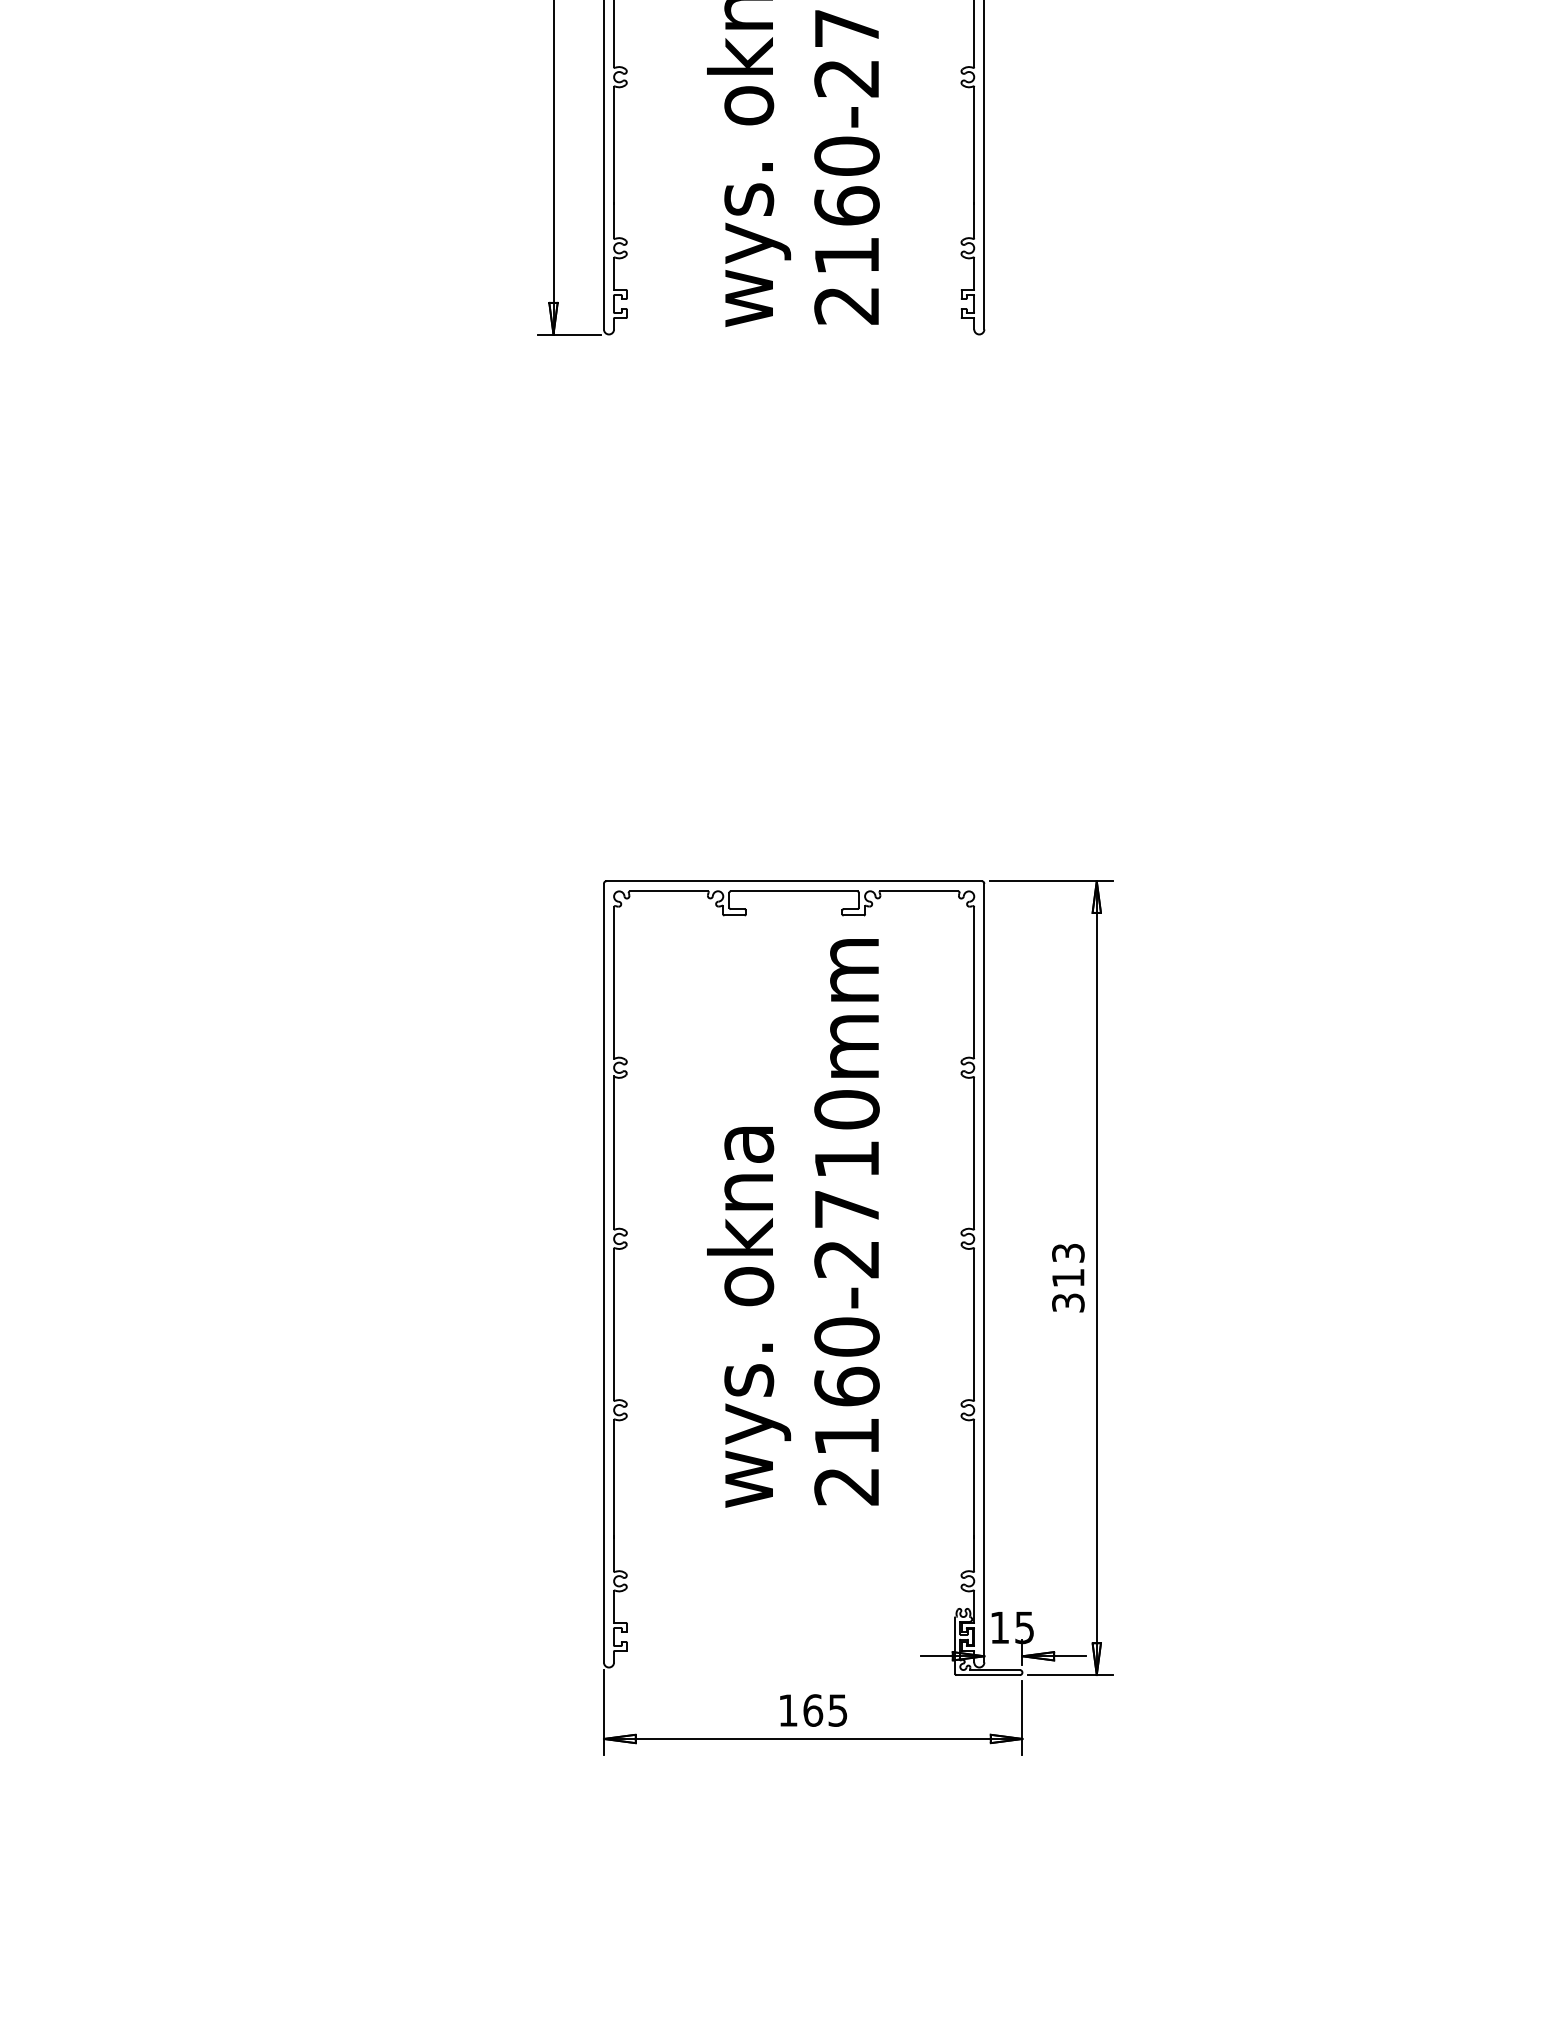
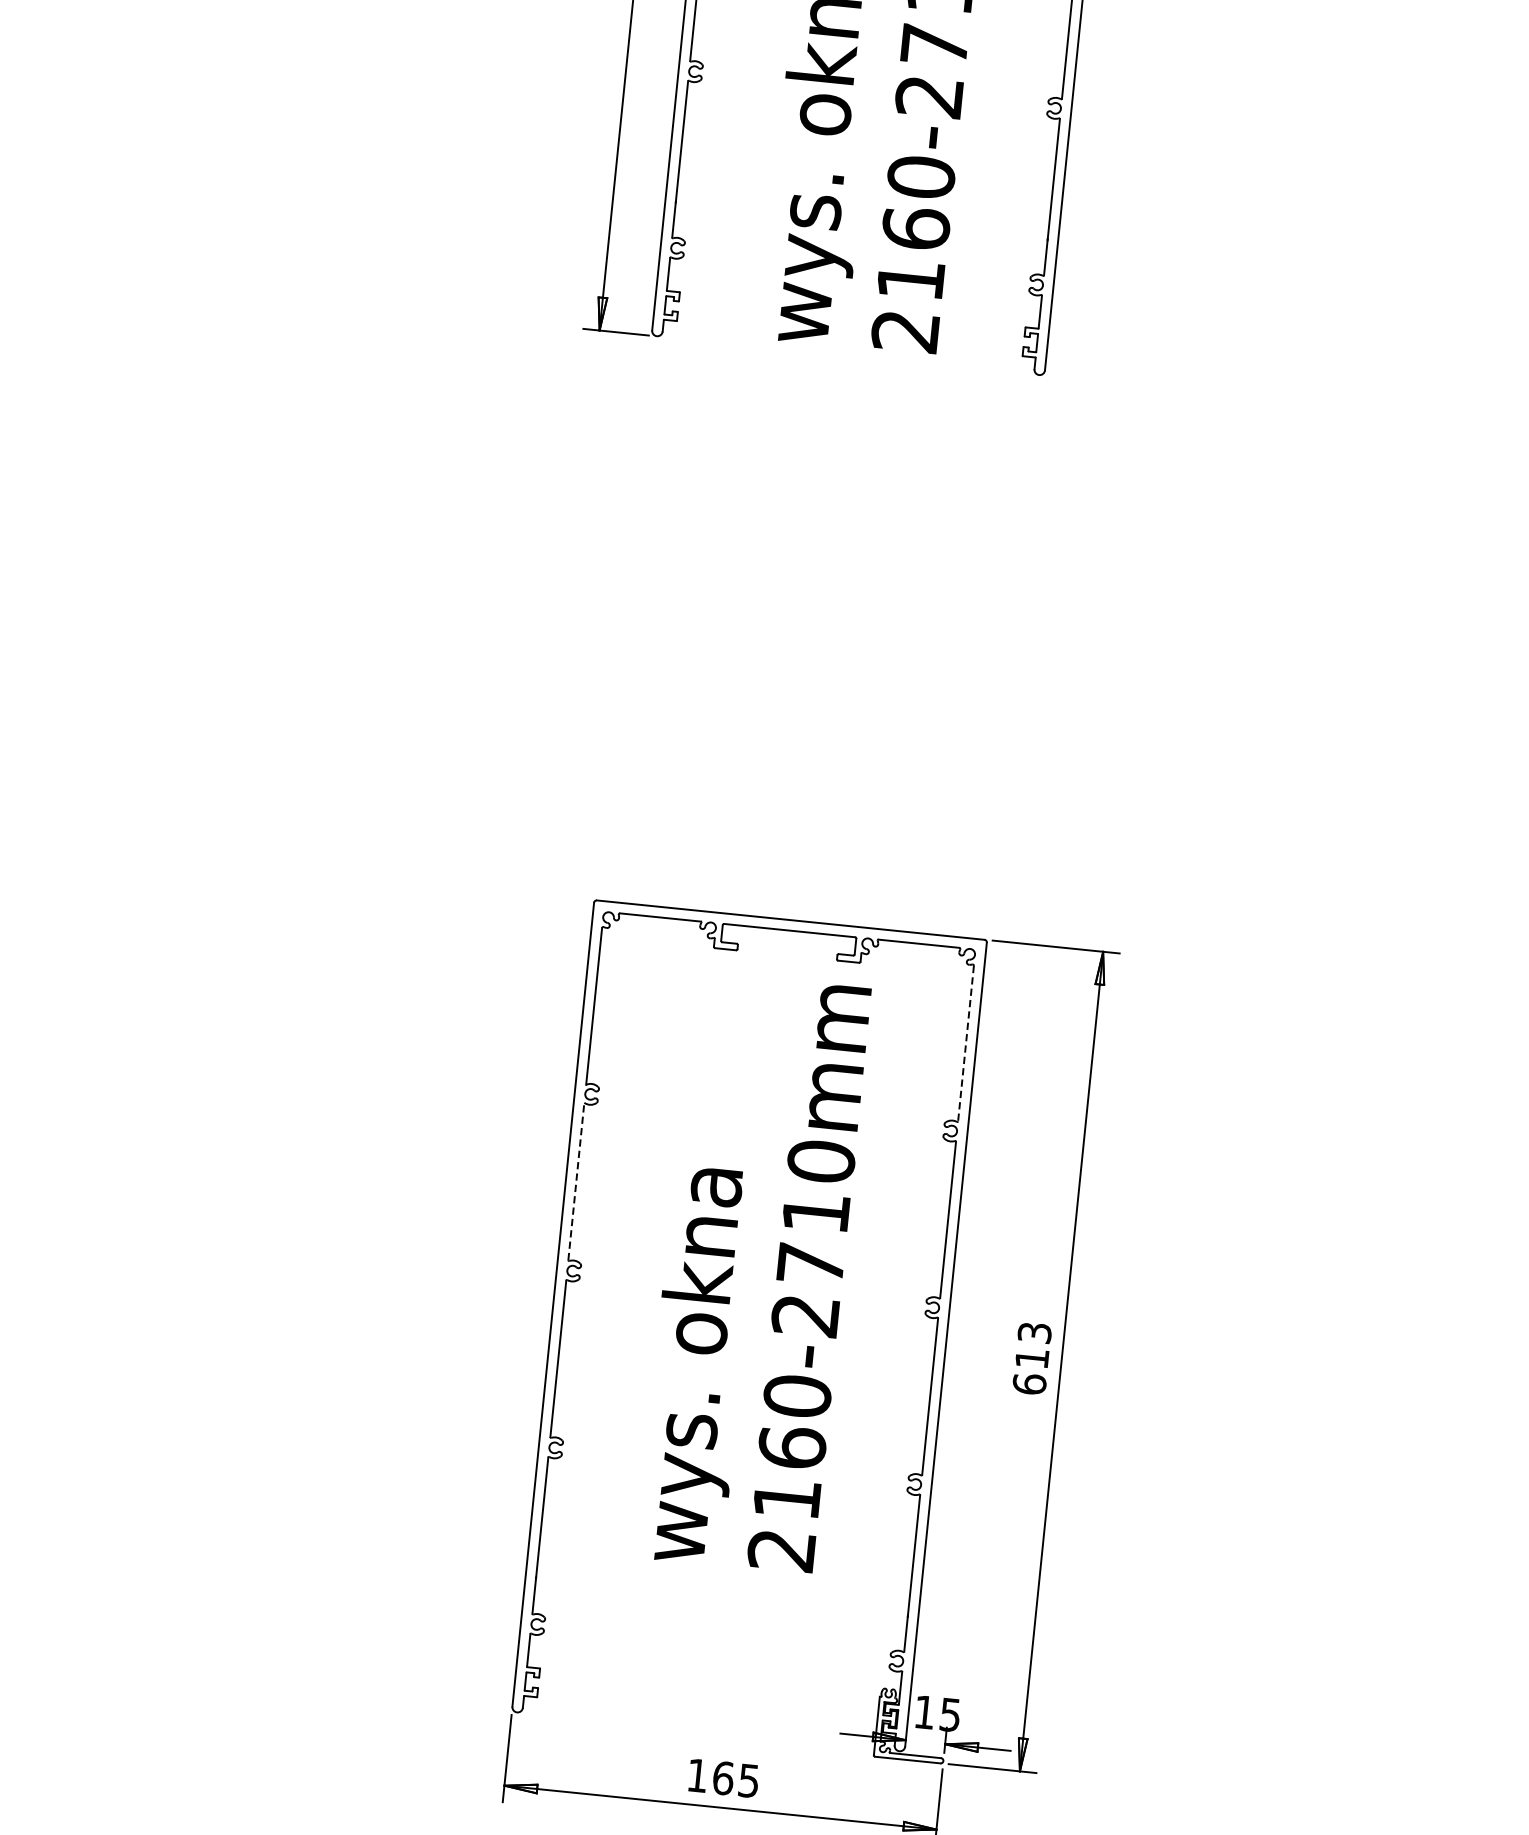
line: (974, 983) -> (966, 1044), solid -> dashed
line: (614, 1152) -> (576, 1181), solid -> dashed
text: (1068, 1302) -> (1029, 1383), 313 -> 613

